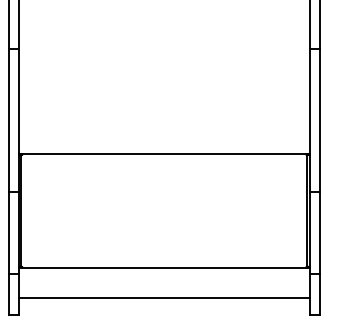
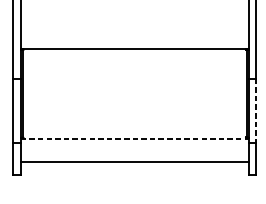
line: (319, 233) -> (256, 111), solid -> dashed
line: (164, 268) -> (134, 138), solid -> dashed

